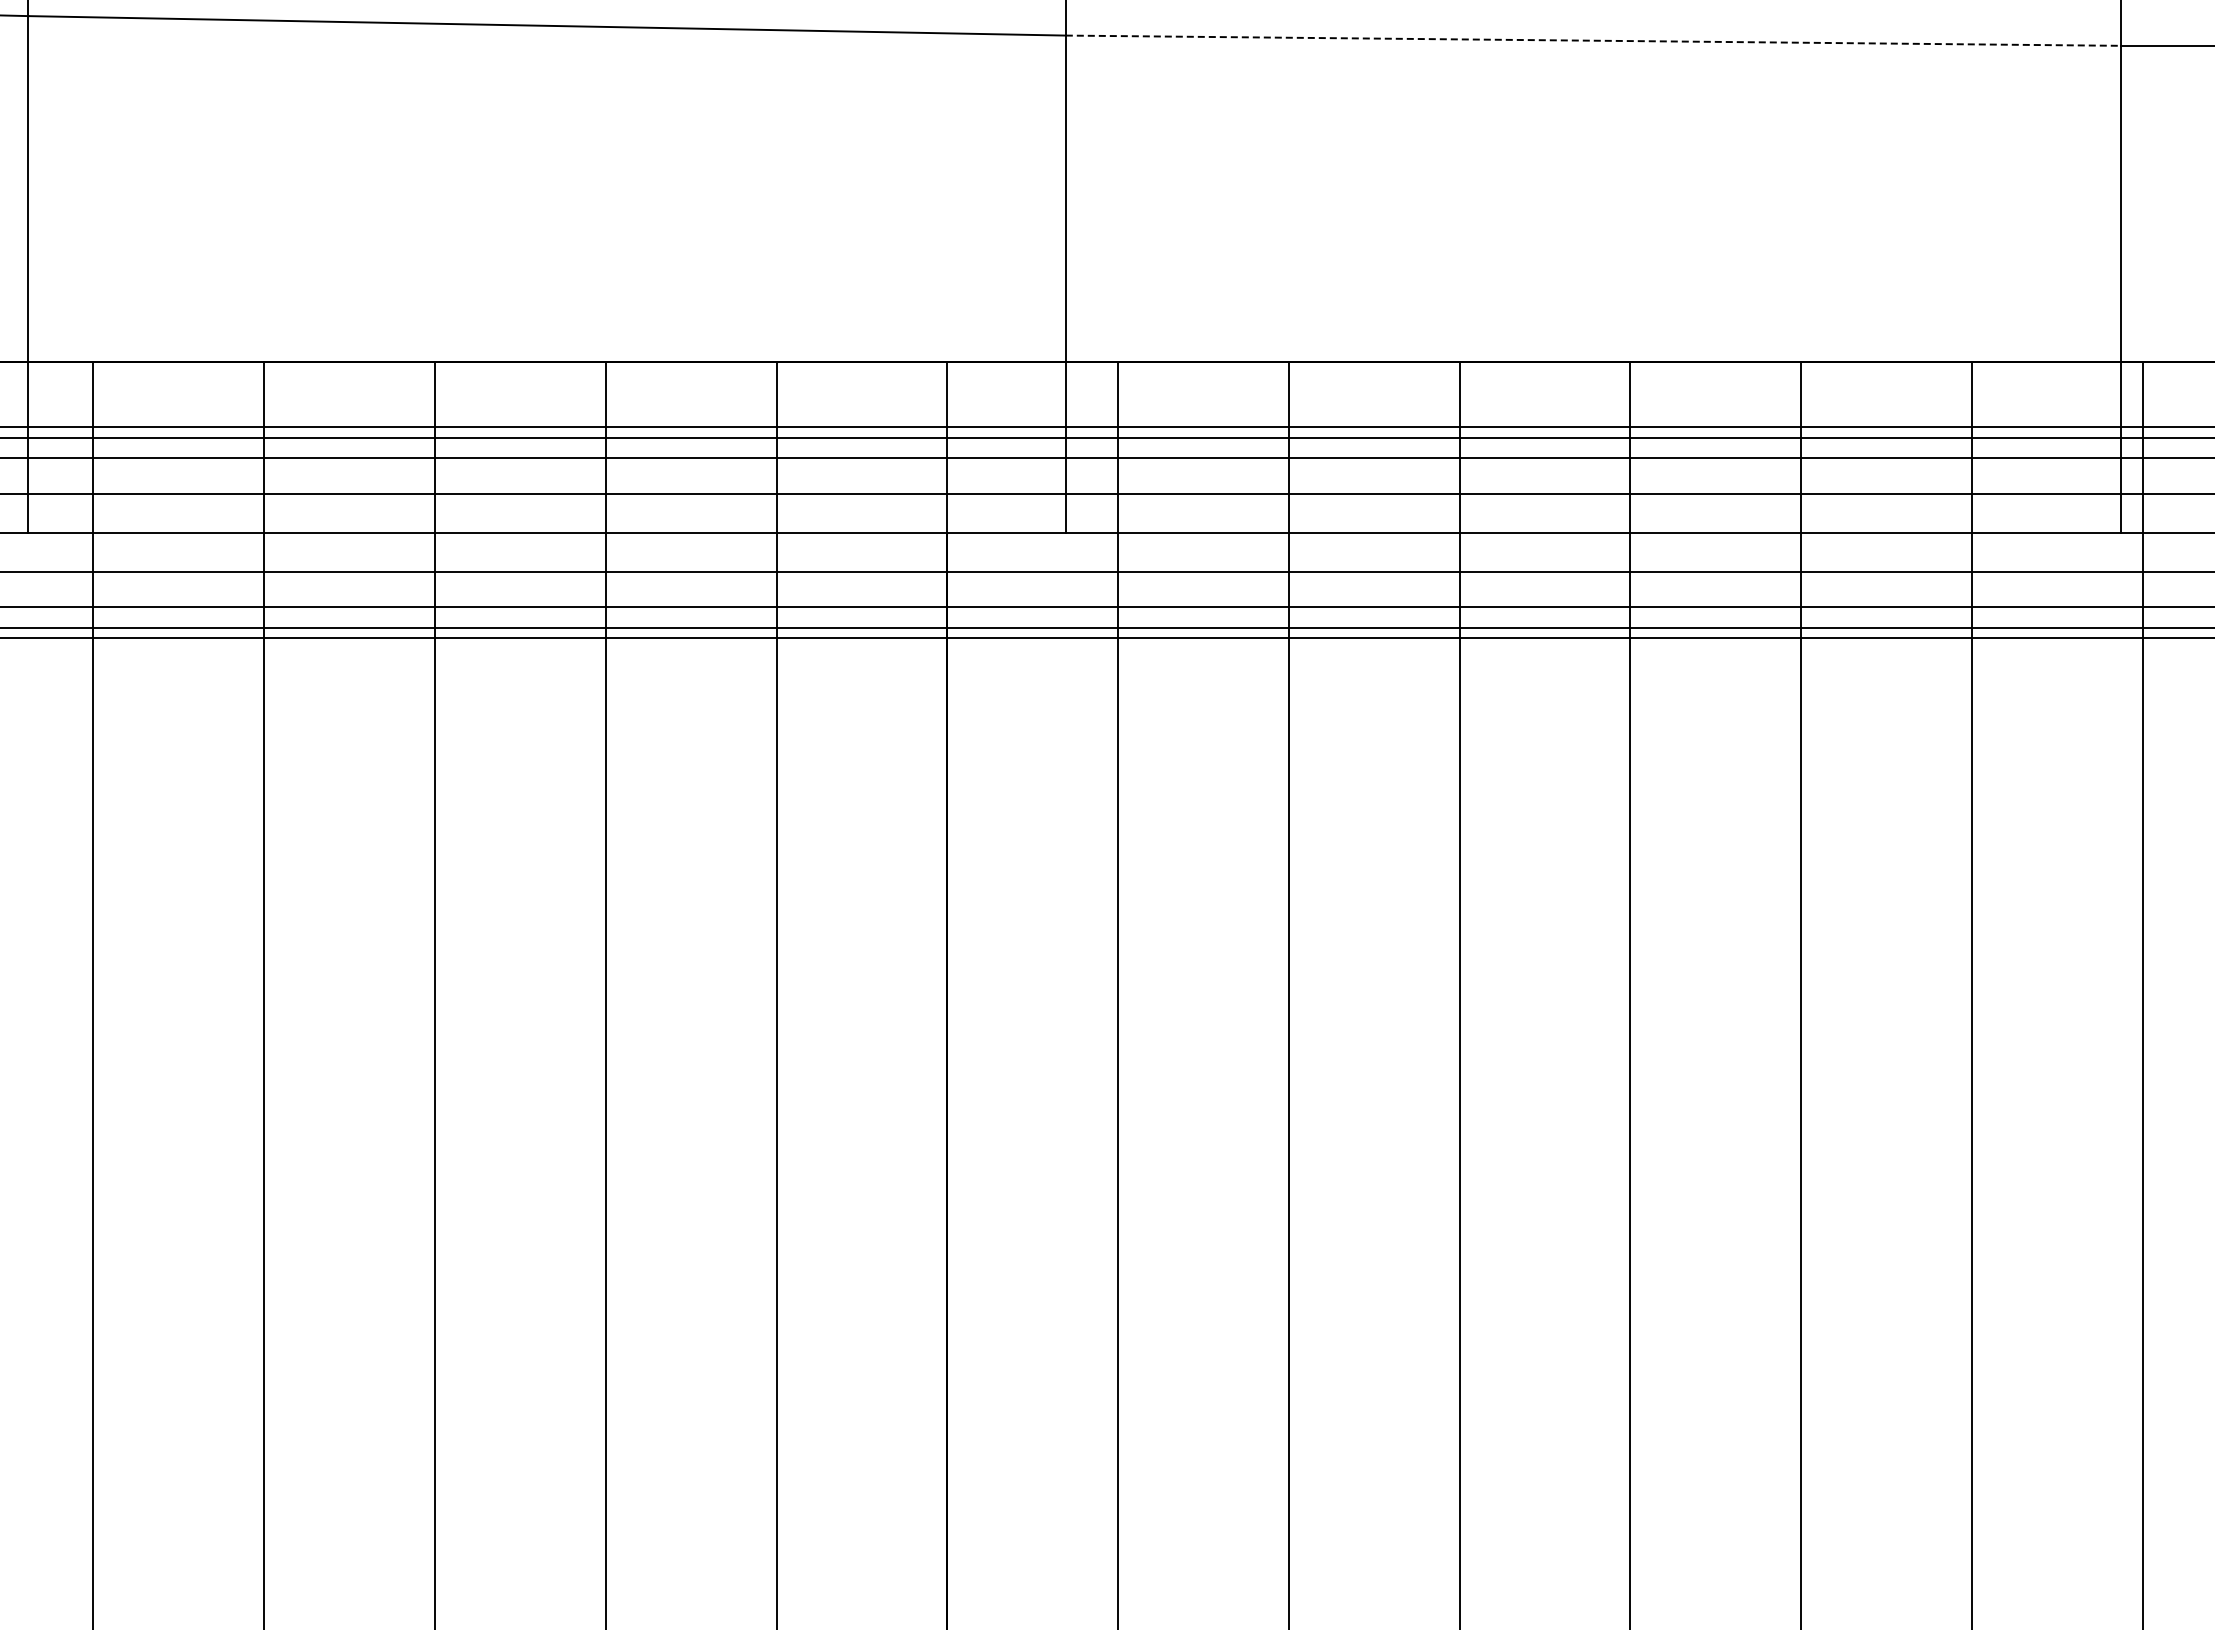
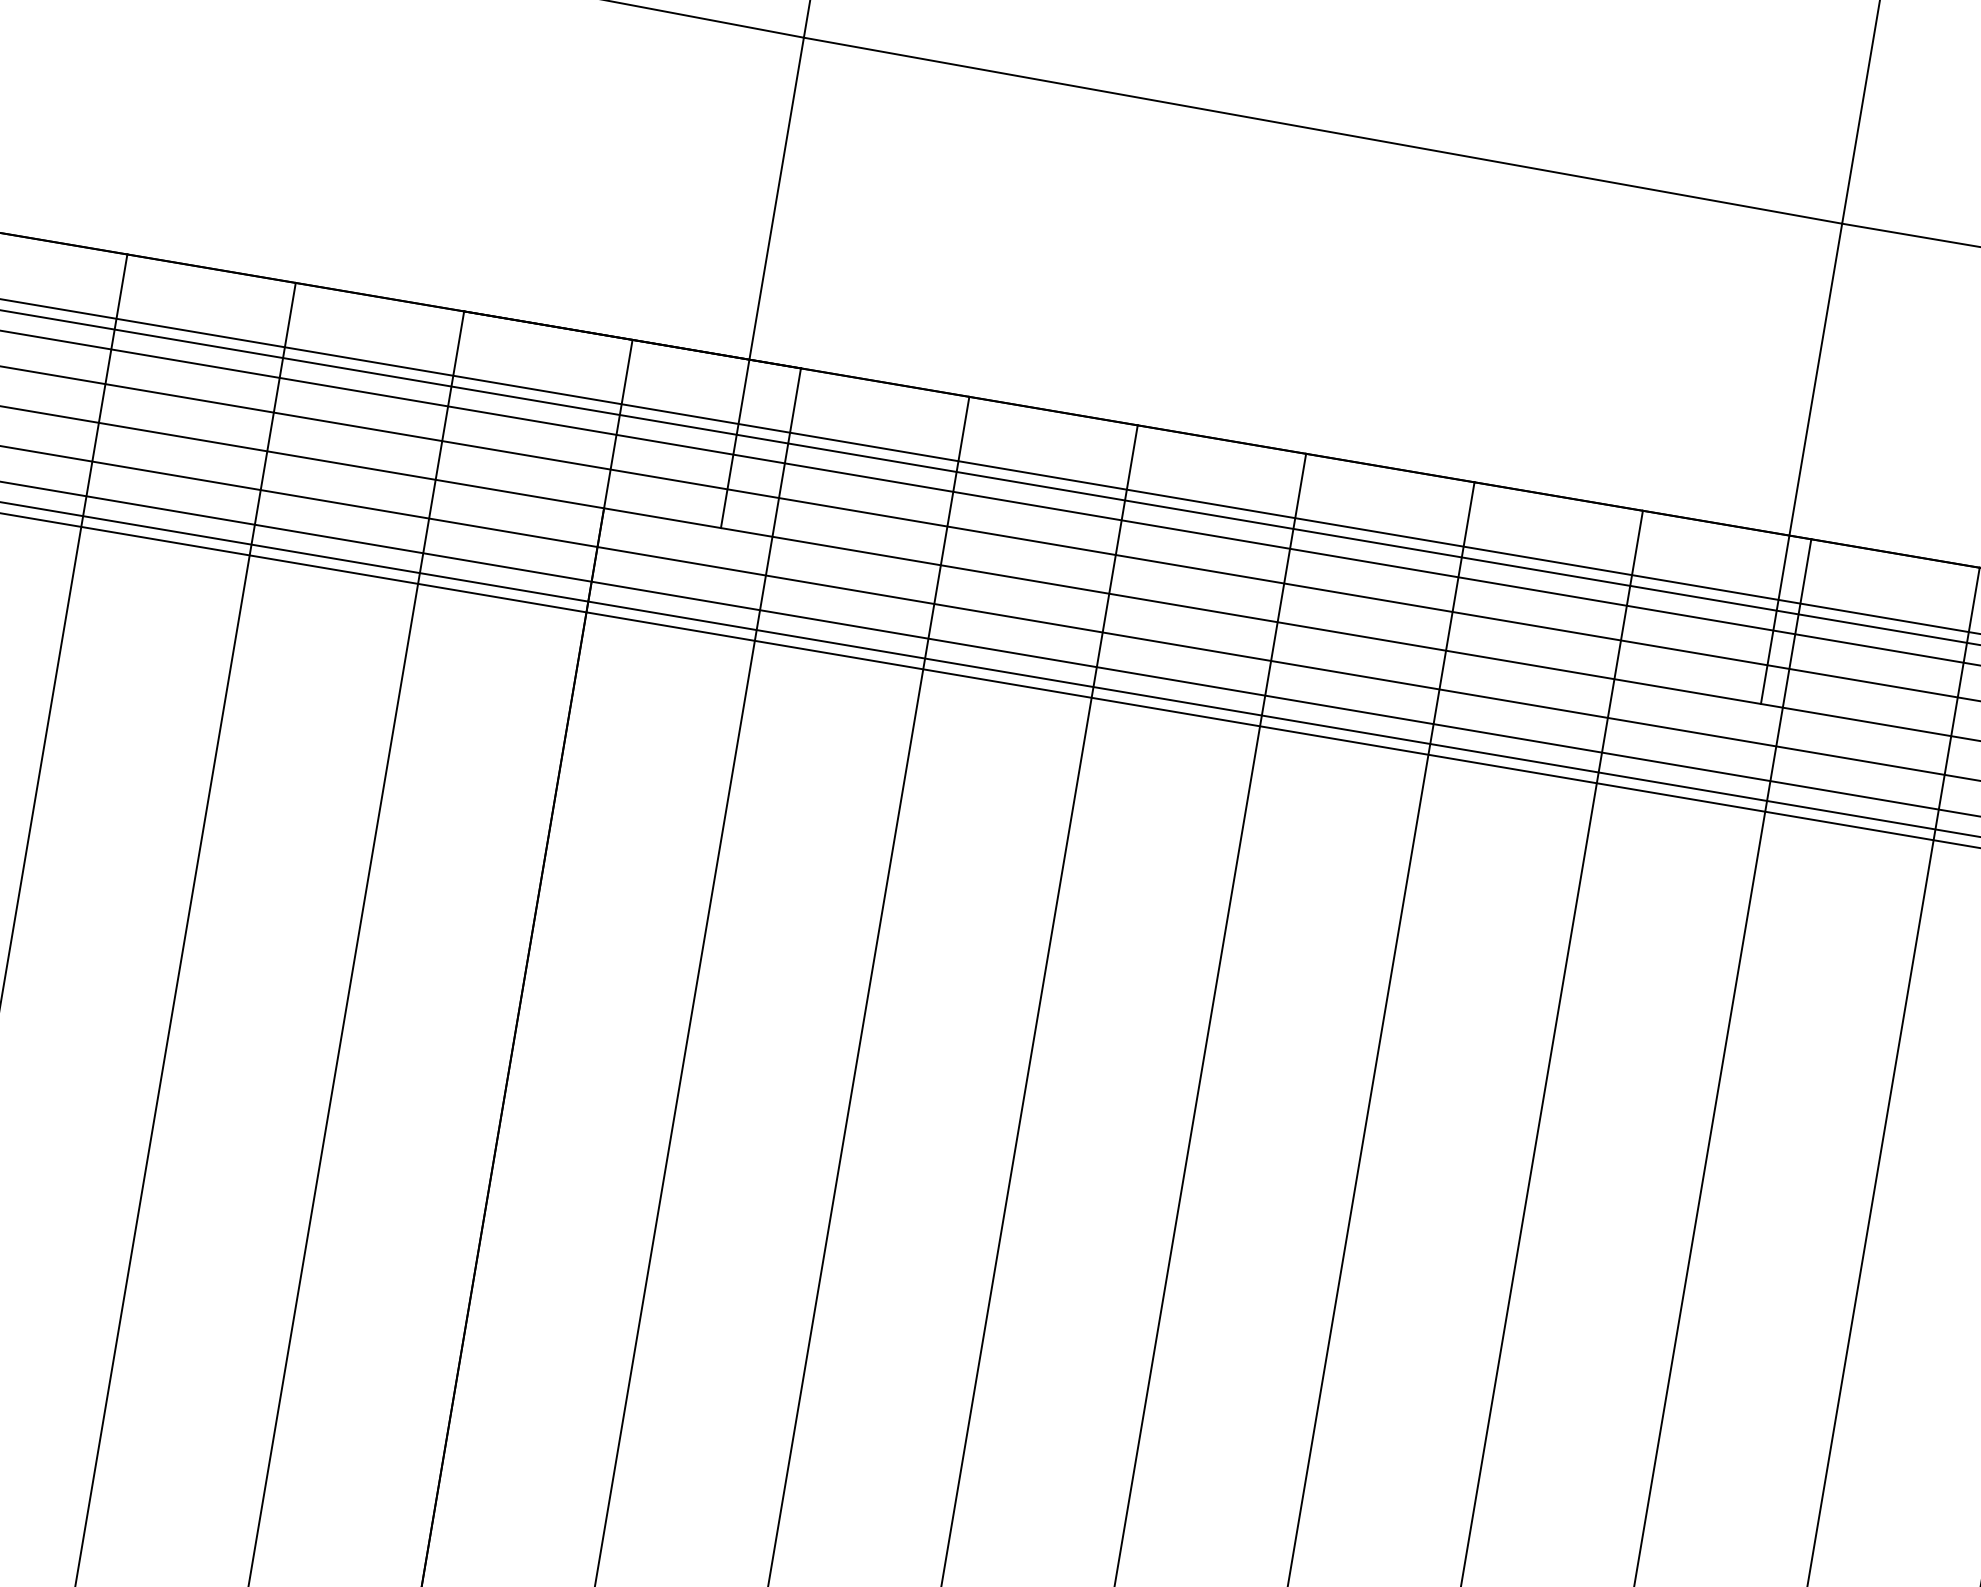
line: (1593, 40) -> (1323, 130), dashed -> solid

